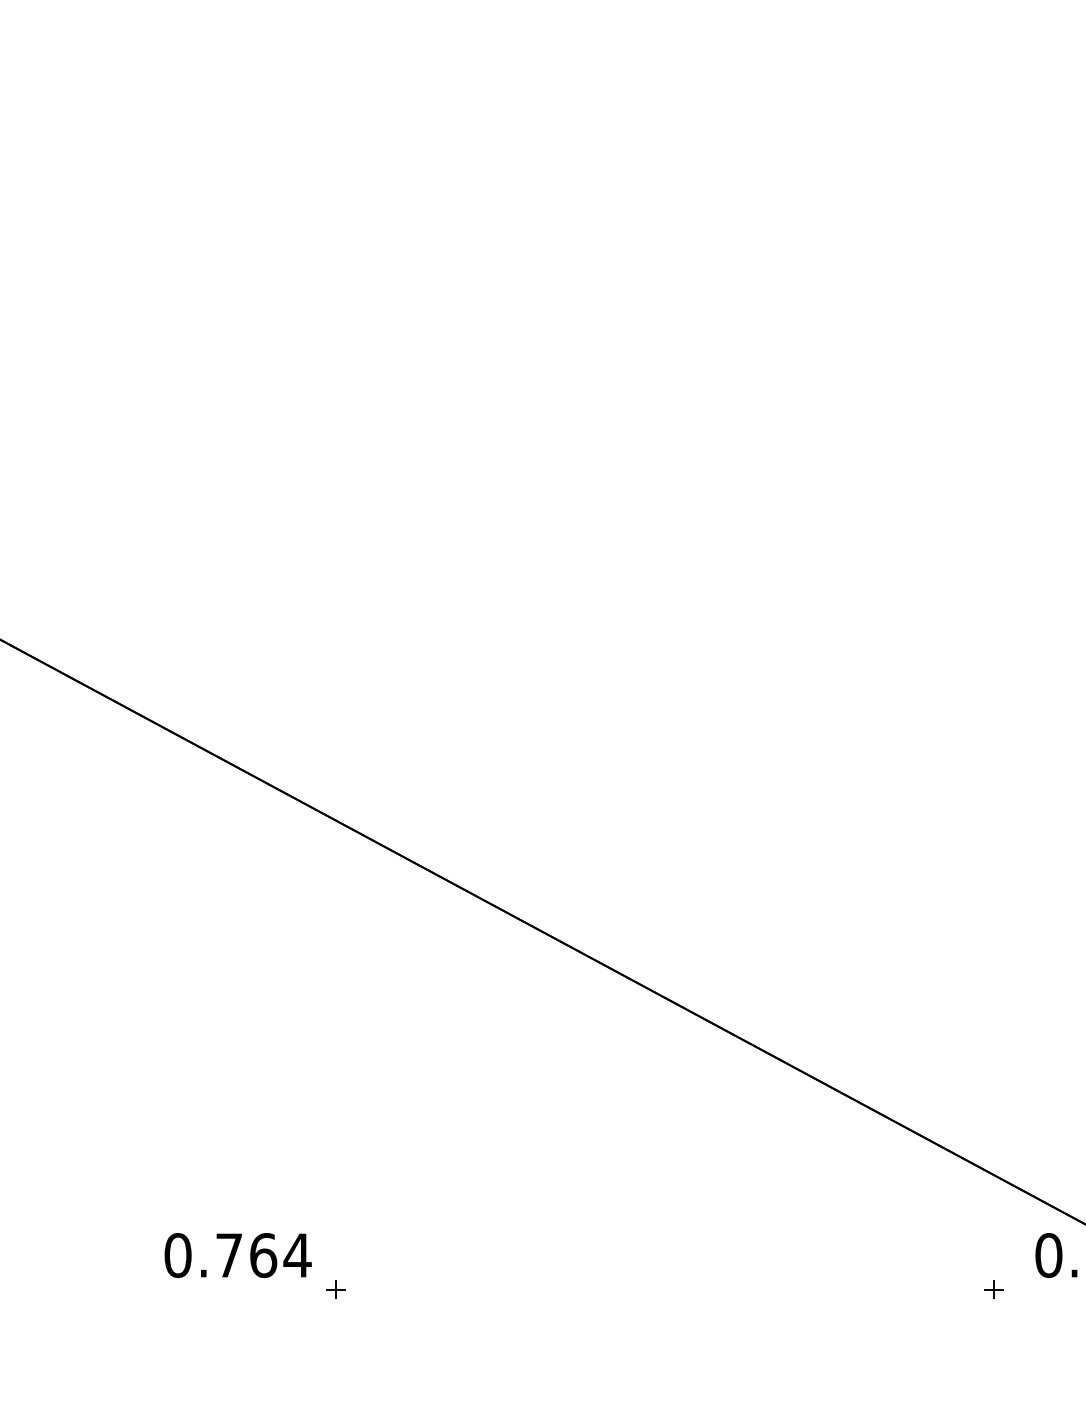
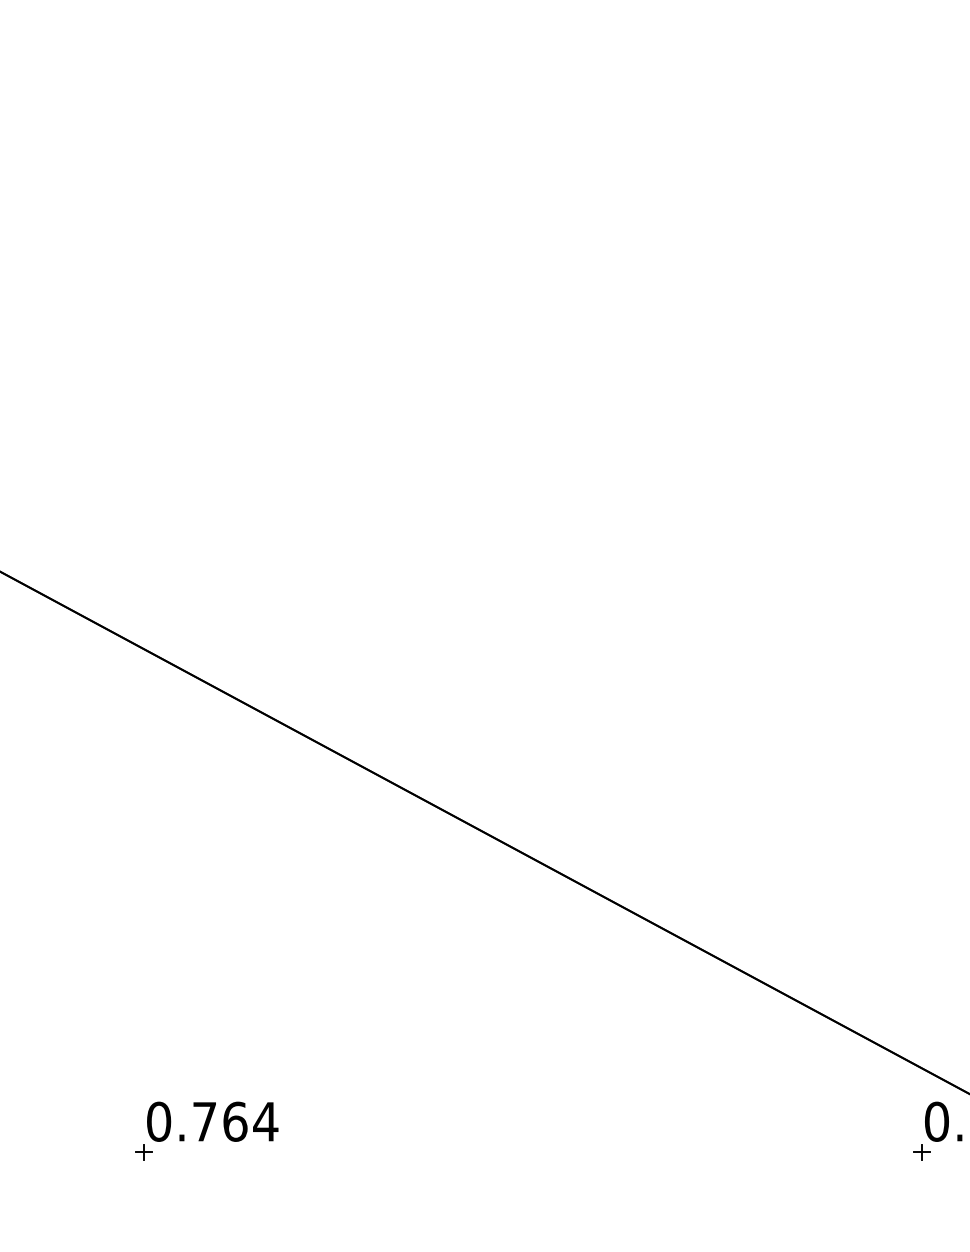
part: (335, 1289) -> (143, 1152), moved
part: (993, 1289) -> (921, 1152), moved

